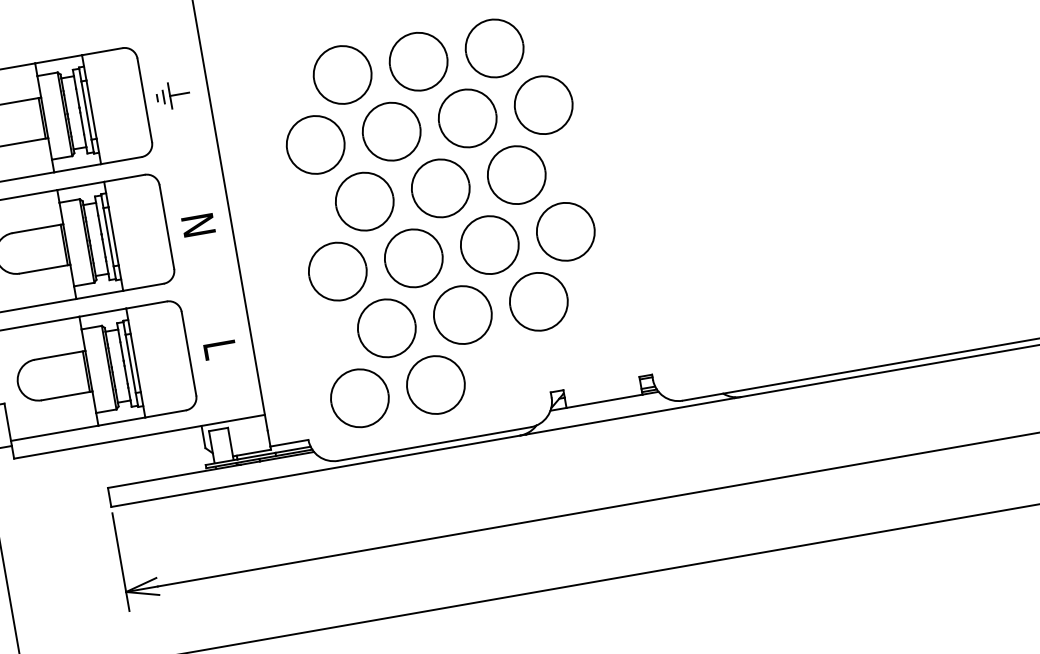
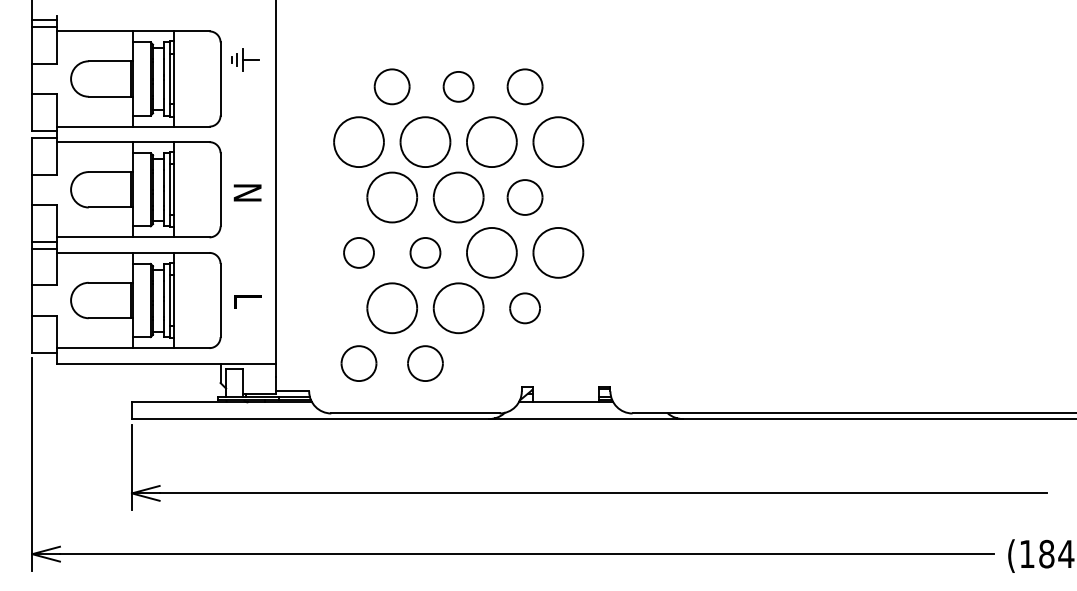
part: (493, 48) -> (524, 86), size x0.7
part: (418, 61) -> (458, 86), size x0.6
part: (341, 74) -> (391, 86), size x0.7
part: (173, 94) -> (245, 59), moved
part: (516, 175) -> (524, 197), size x0.7
part: (413, 257) -> (425, 252), size x0.6
part: (337, 271) -> (358, 252), size x0.6
part: (538, 302) -> (524, 308), size x0.6
part: (435, 384) -> (425, 363), size x0.7
part: (359, 398) -> (358, 363), size x0.7

